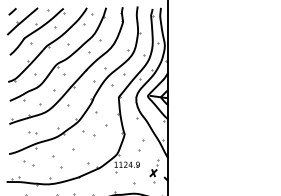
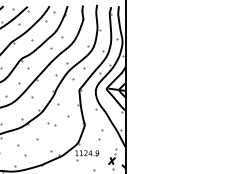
part: (89, 133) -> (51, 123), size x0.62

